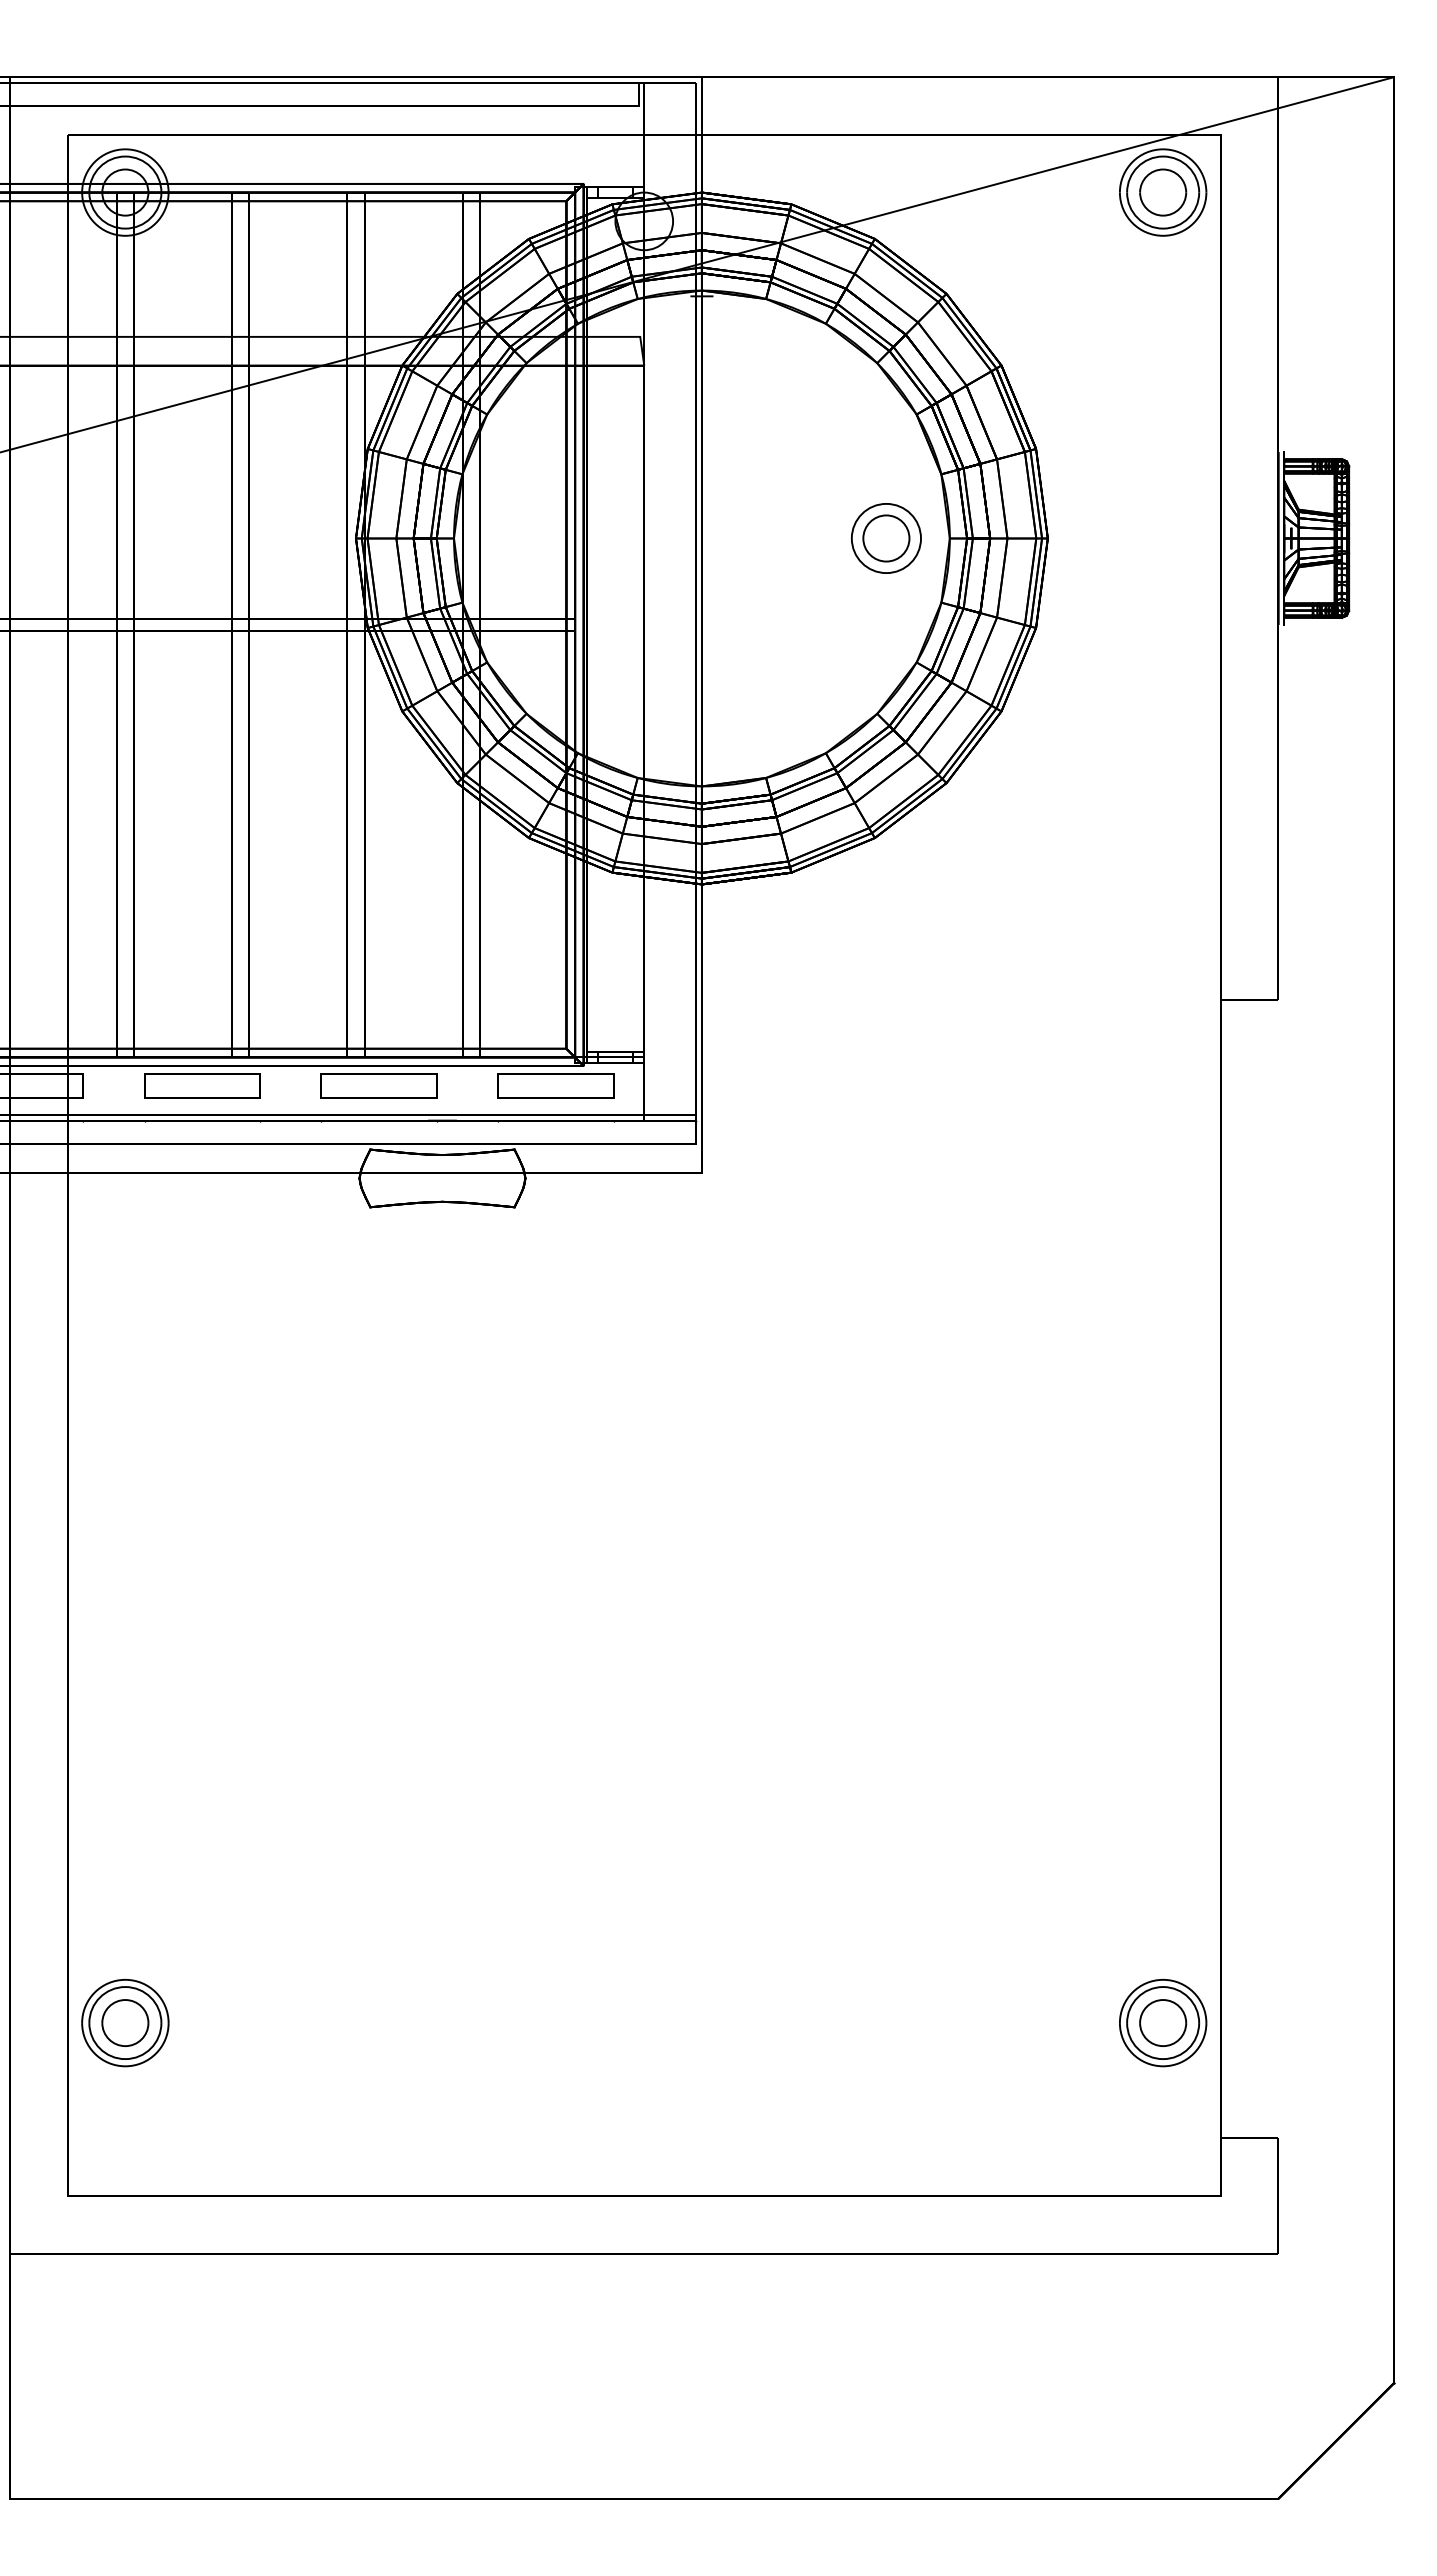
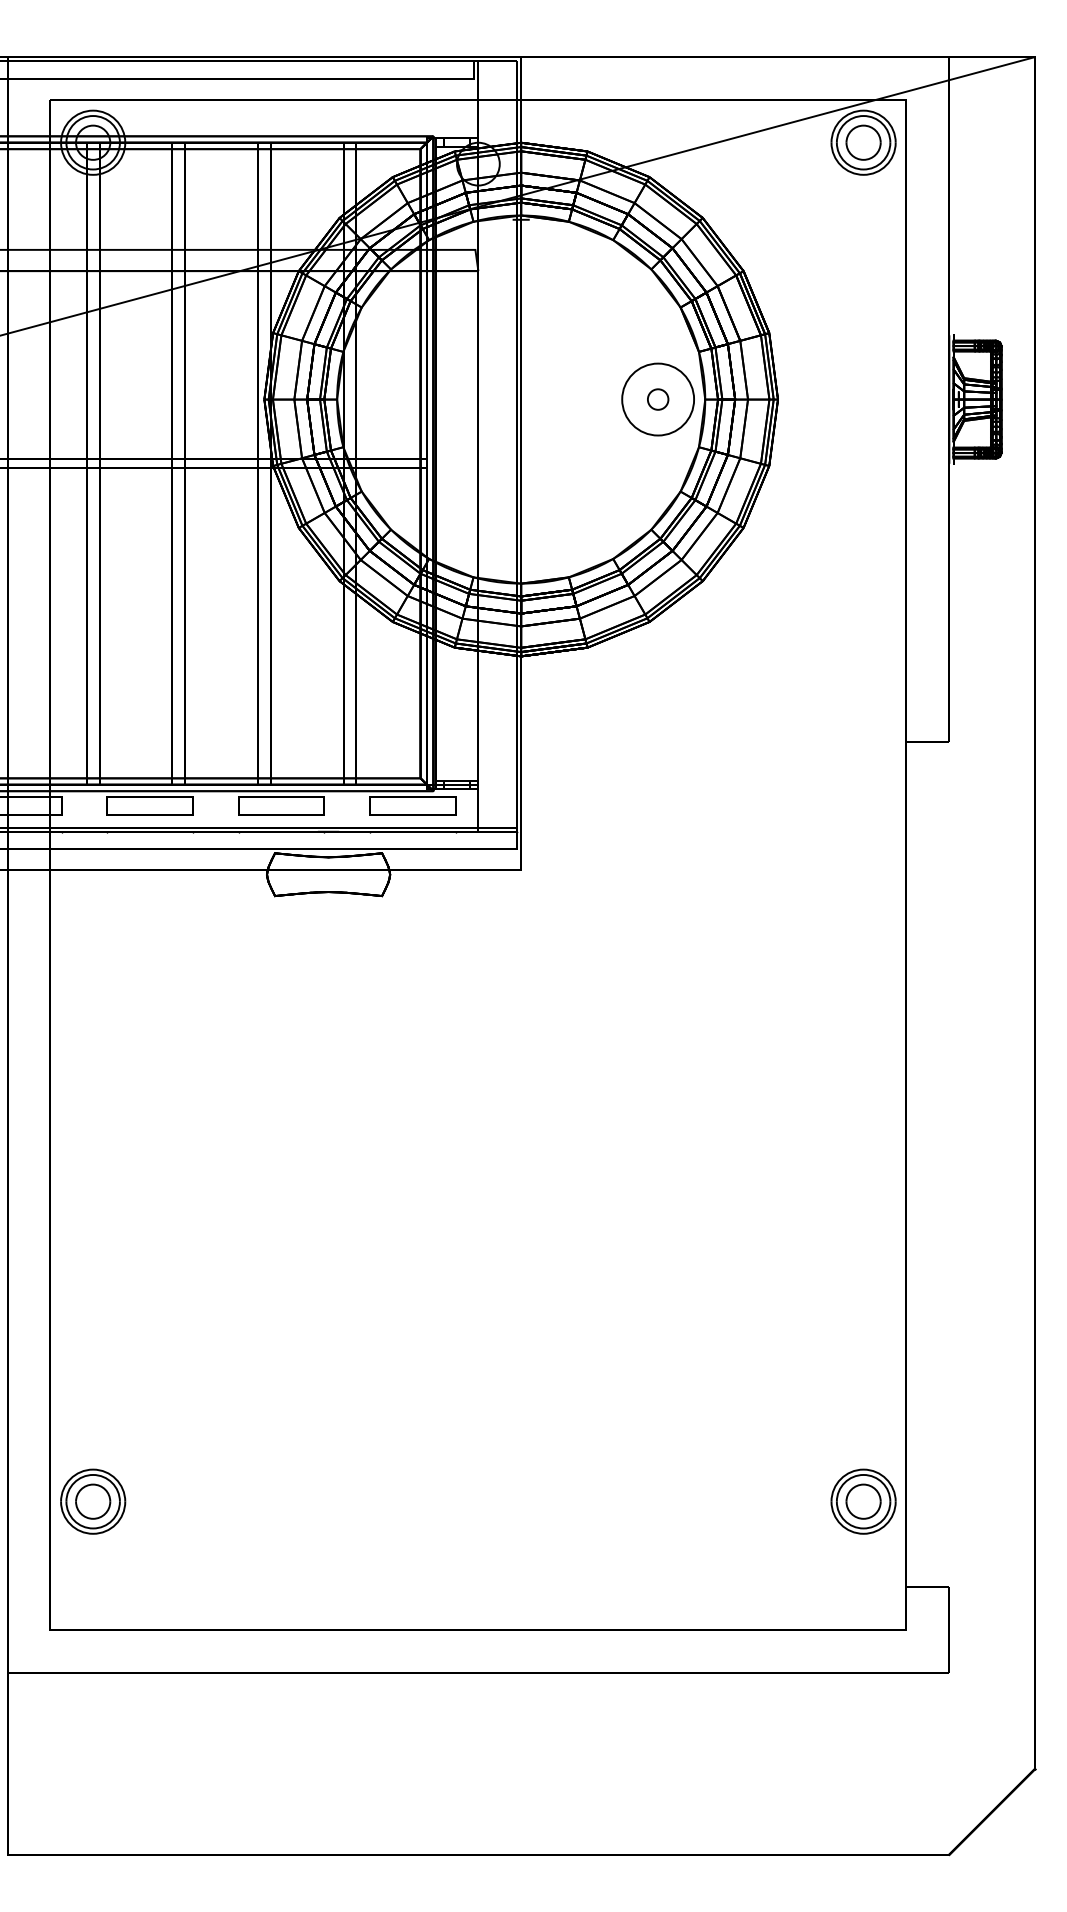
circle: (886, 538) -> (658, 399), size x0.6
circle: (886, 538) -> (658, 399), size x1.4

